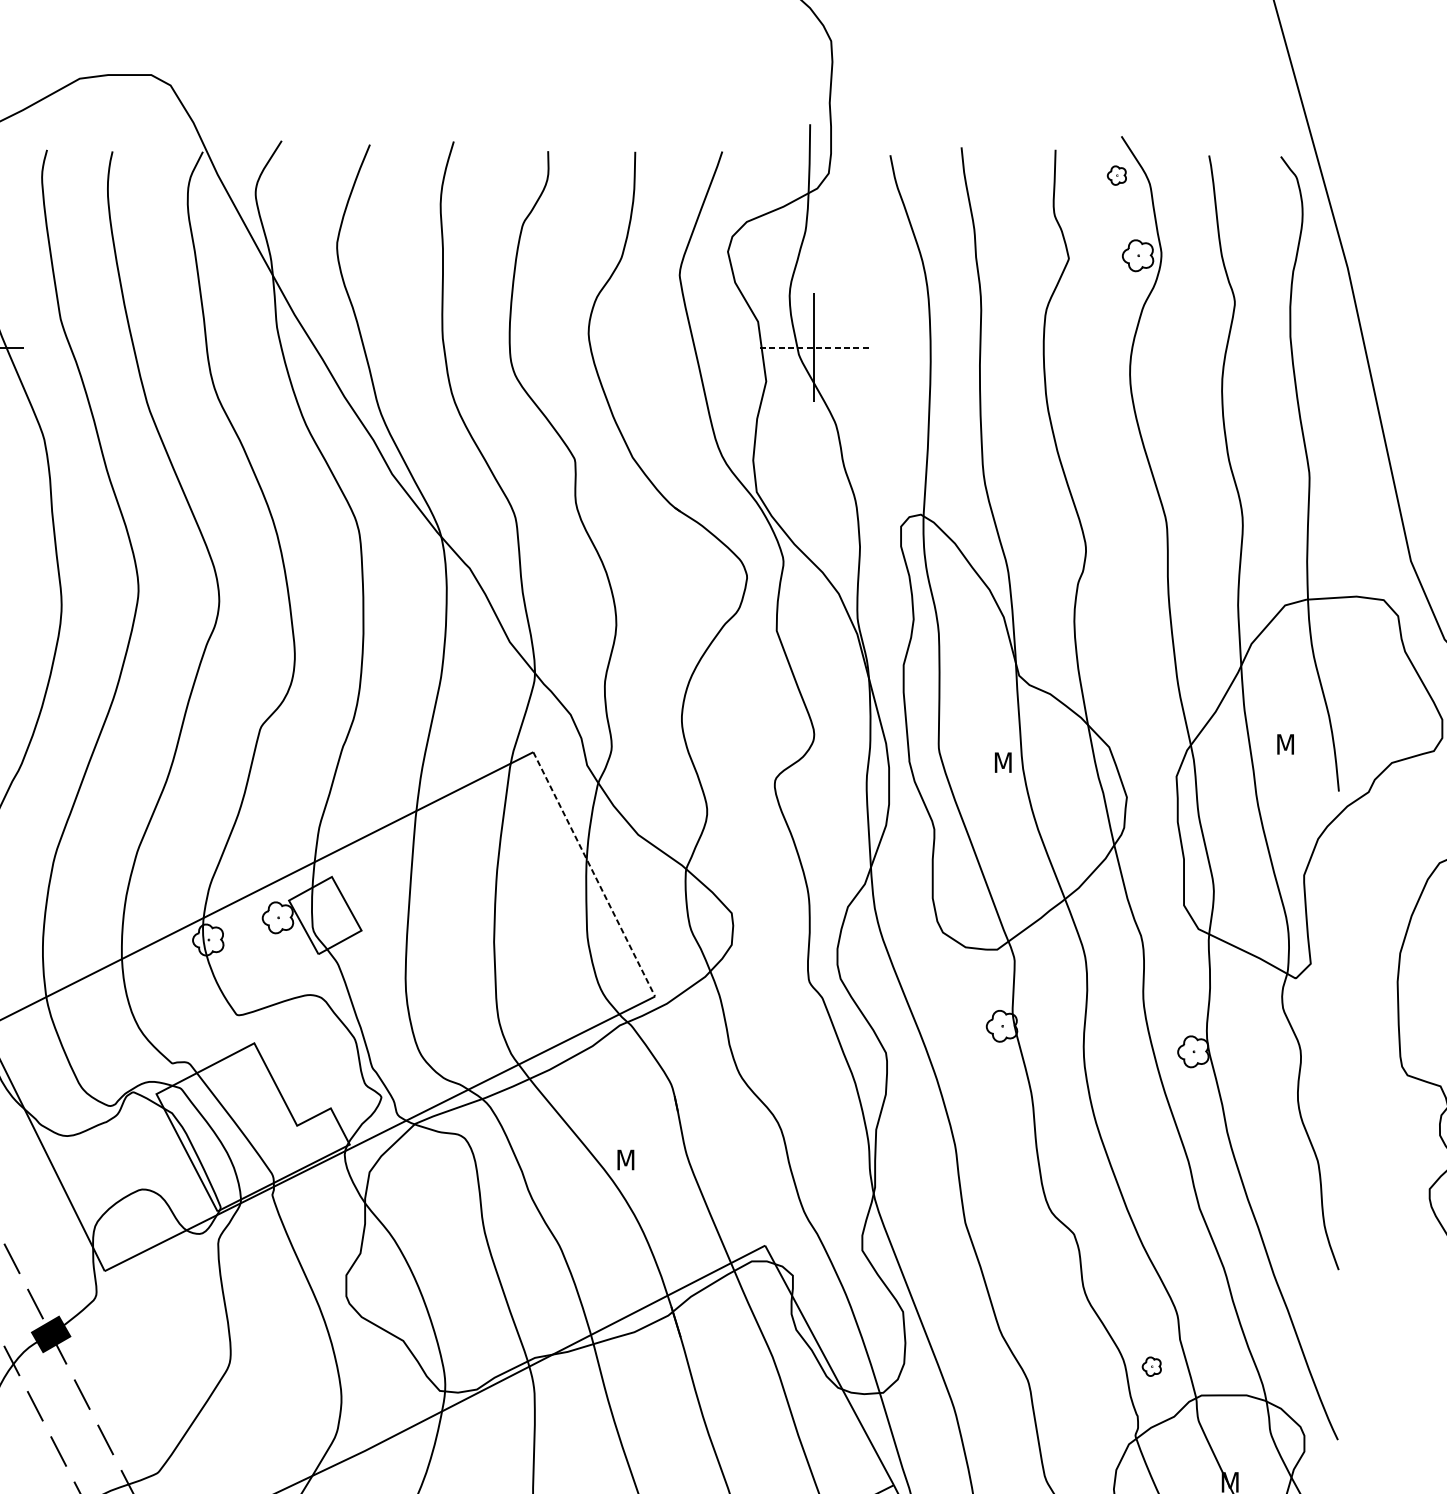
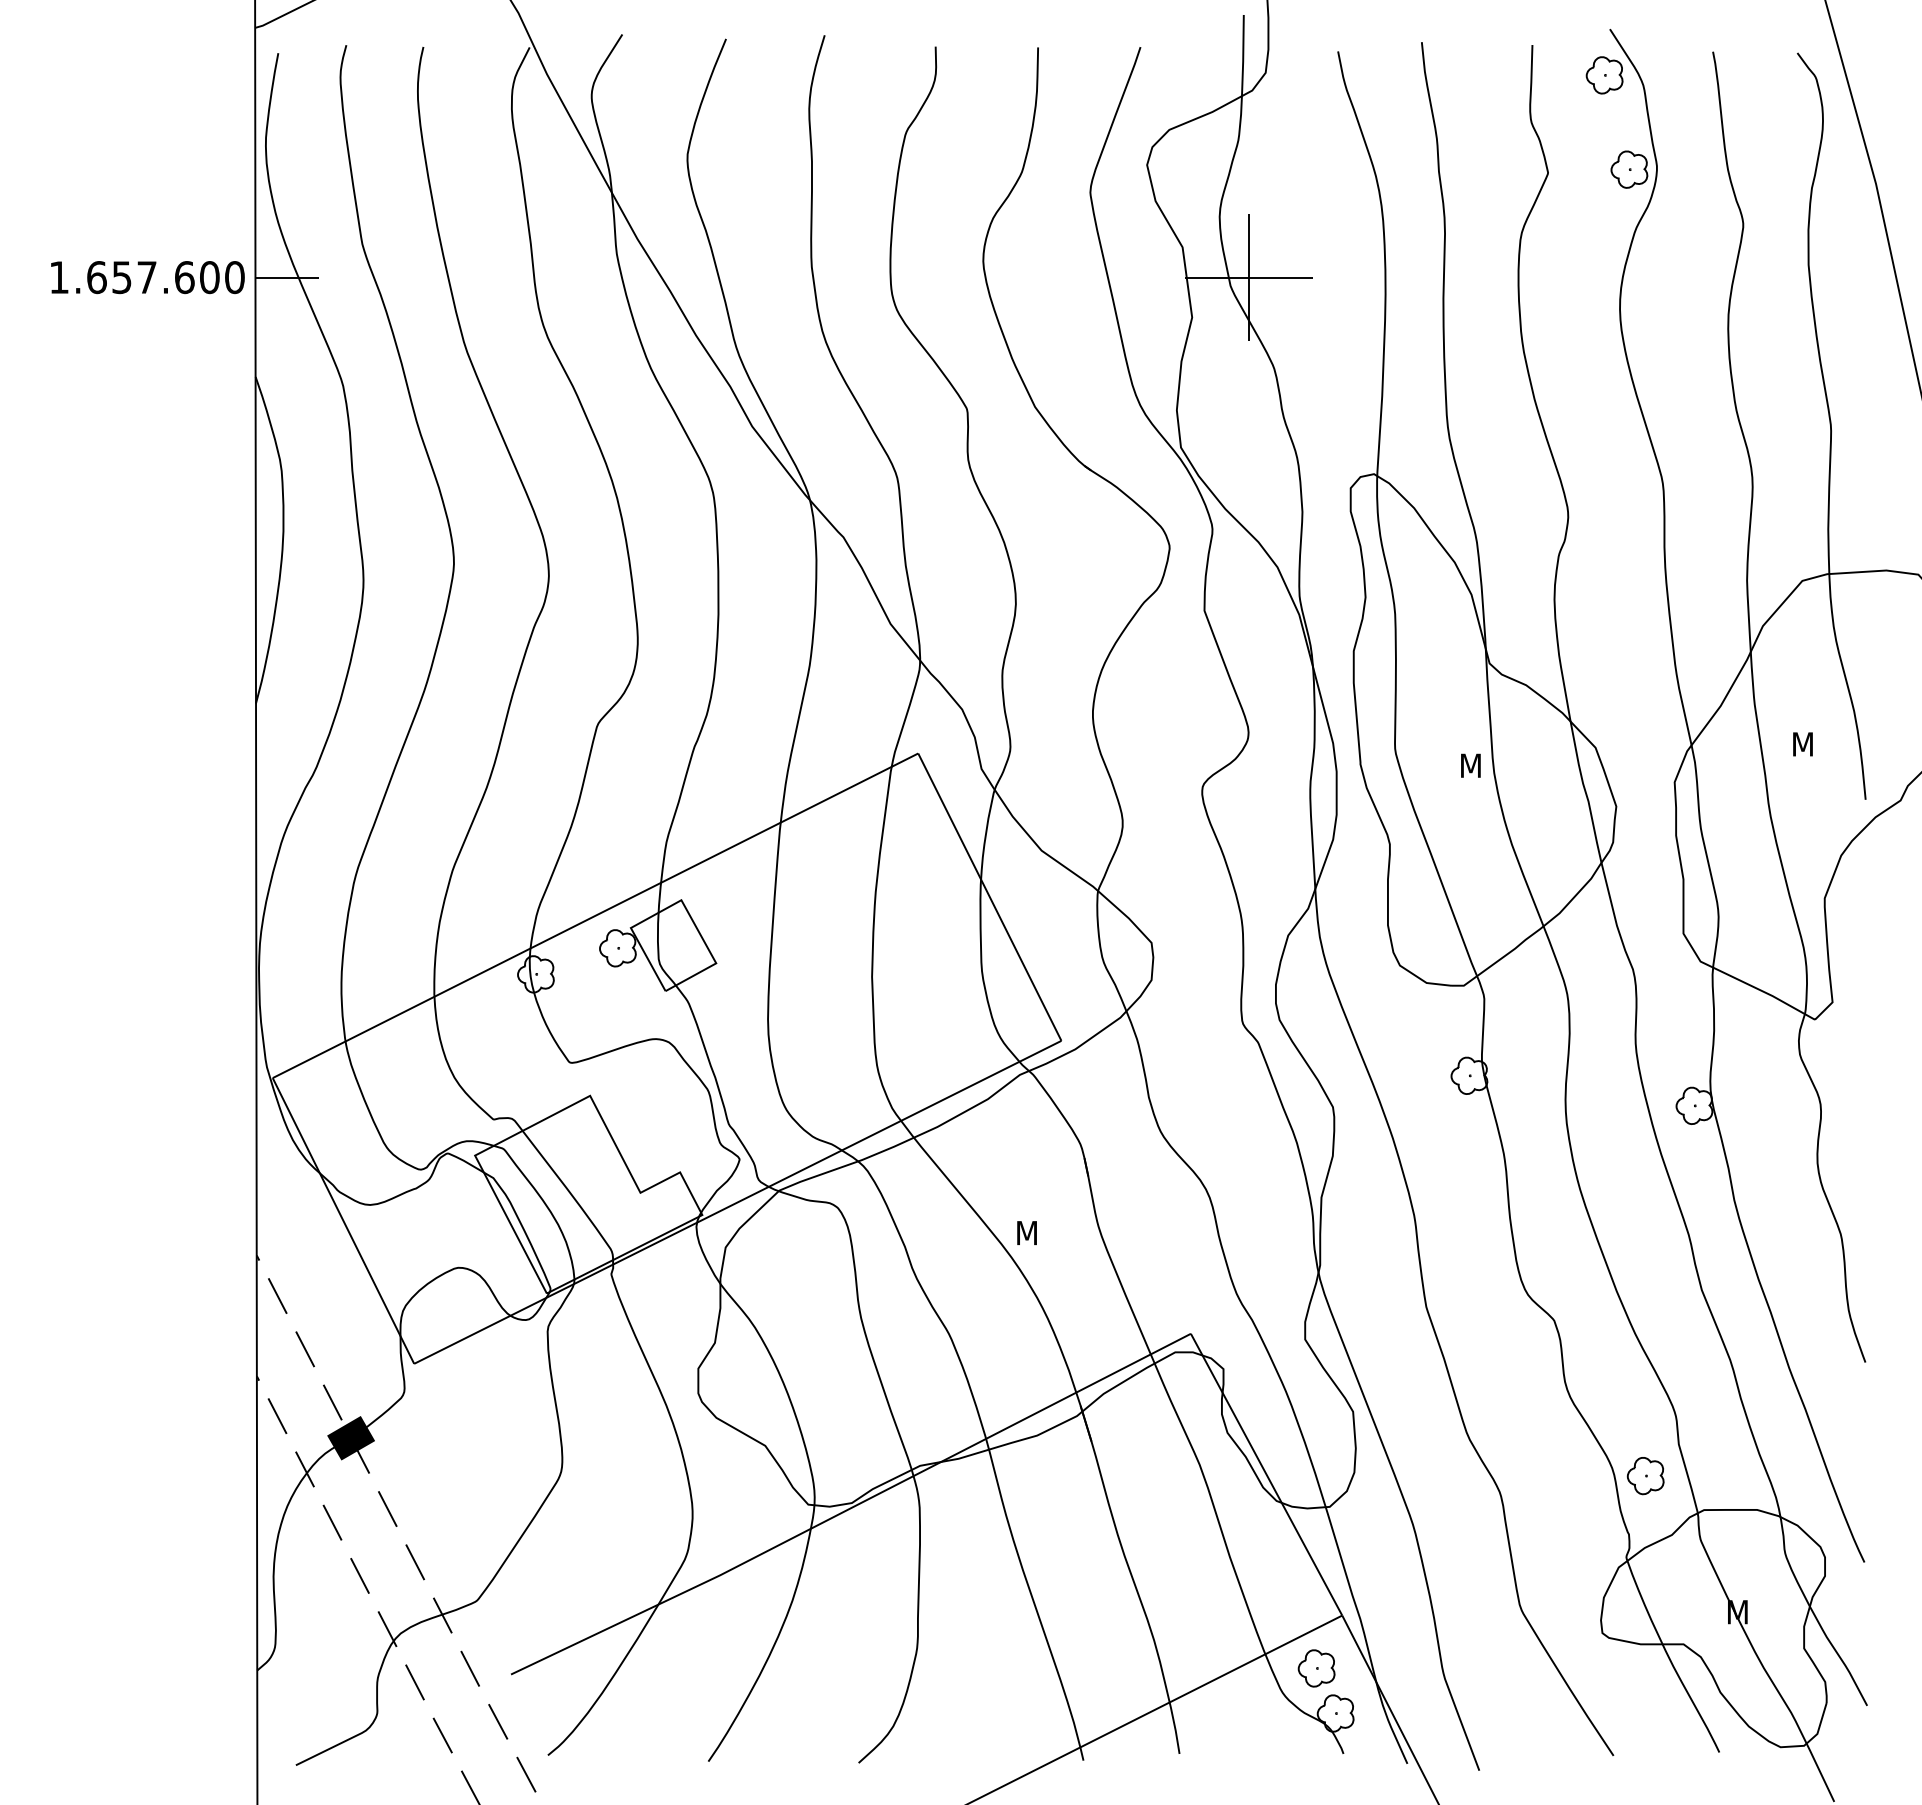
part: (1116, 175) -> (1604, 75), size x1.67
line: (814, 347) -> (1248, 277), dashed -> solid
line: (593, 874) -> (989, 897), dashed -> solid
part: (1151, 1366) -> (1645, 1476), size x1.67

